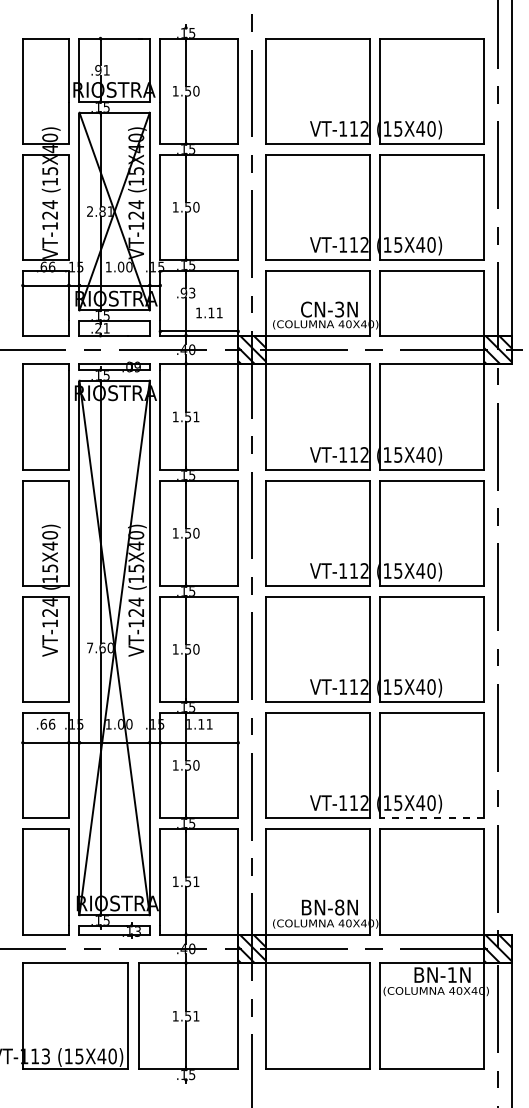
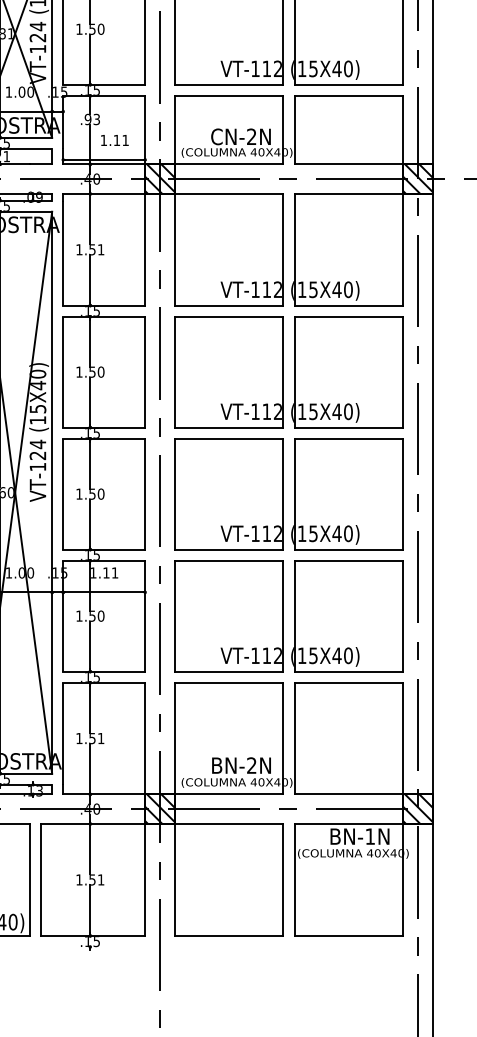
text: (339, 309) -> (251, 136), CN-3N -> CN-2N
line: (511, 648) -> (432, 493), added
line: (432, 818) -> (349, 672), dashed -> solid
text: (339, 907) -> (251, 765), BN-8N -> BN-2N

